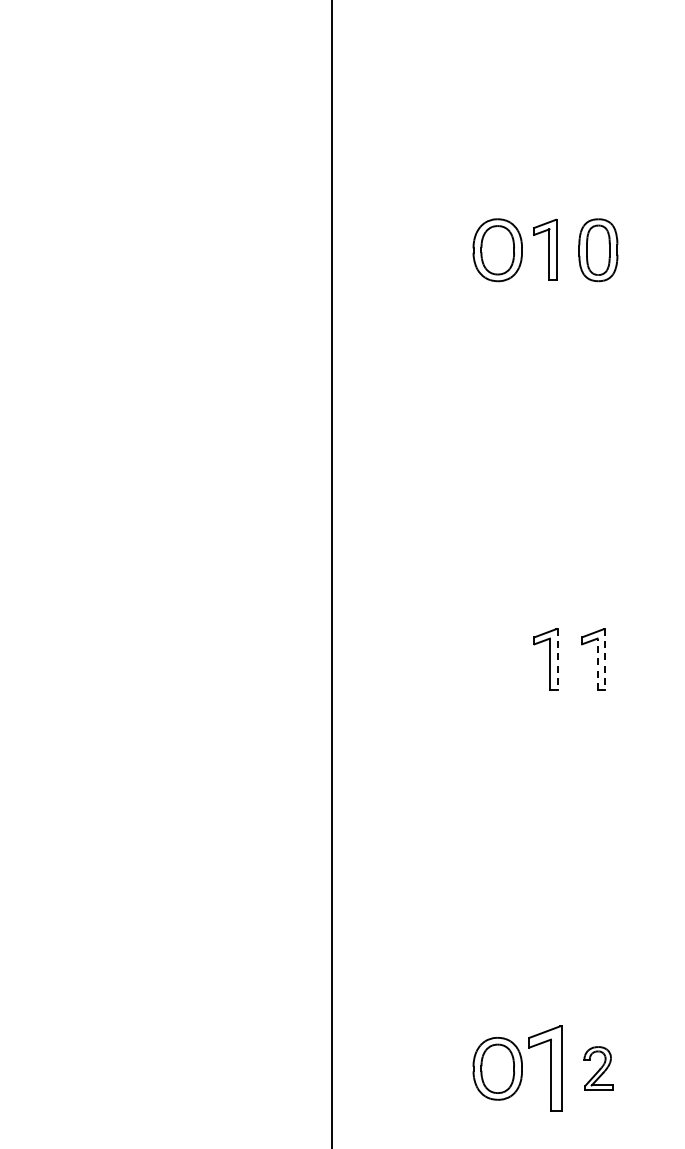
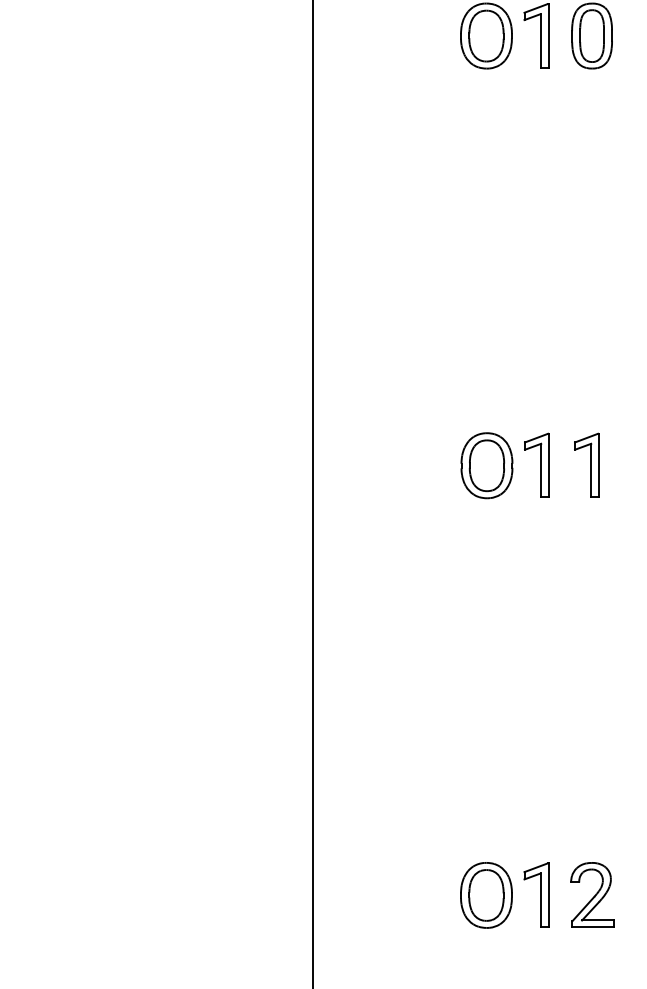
part: (498, 659) -> (487, 465), added
line: (557, 659) -> (549, 465), dashed -> solid
line: (605, 659) -> (599, 465), dashed -> solid
line: (597, 664) -> (591, 470), dashed -> solid
part: (545, 1068) -> (536, 895), size x0.71
part: (598, 1068) -> (592, 895), size x1.43

